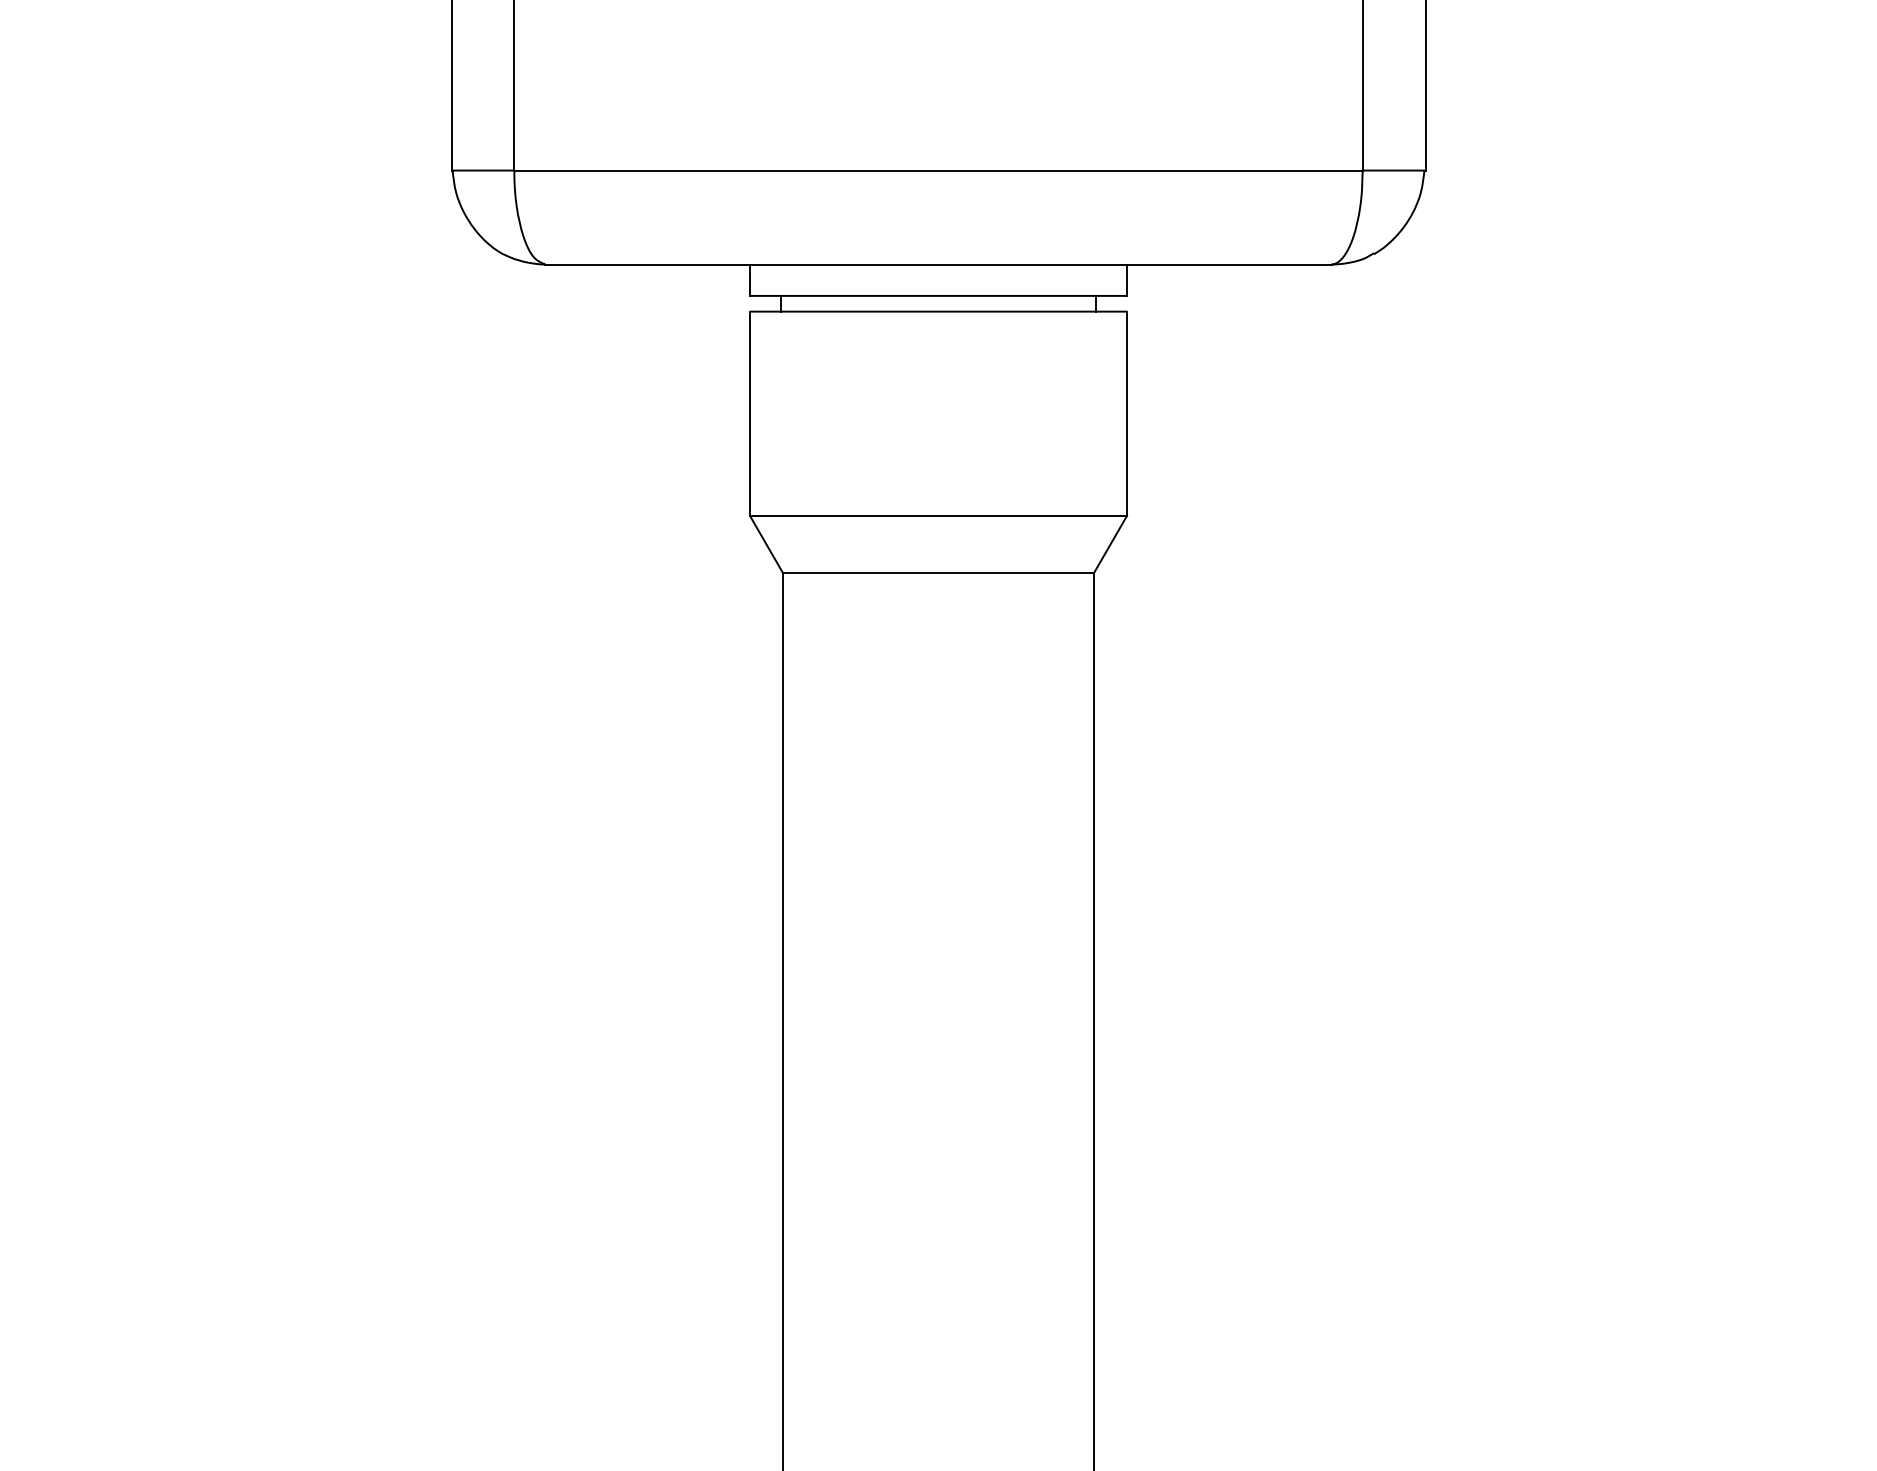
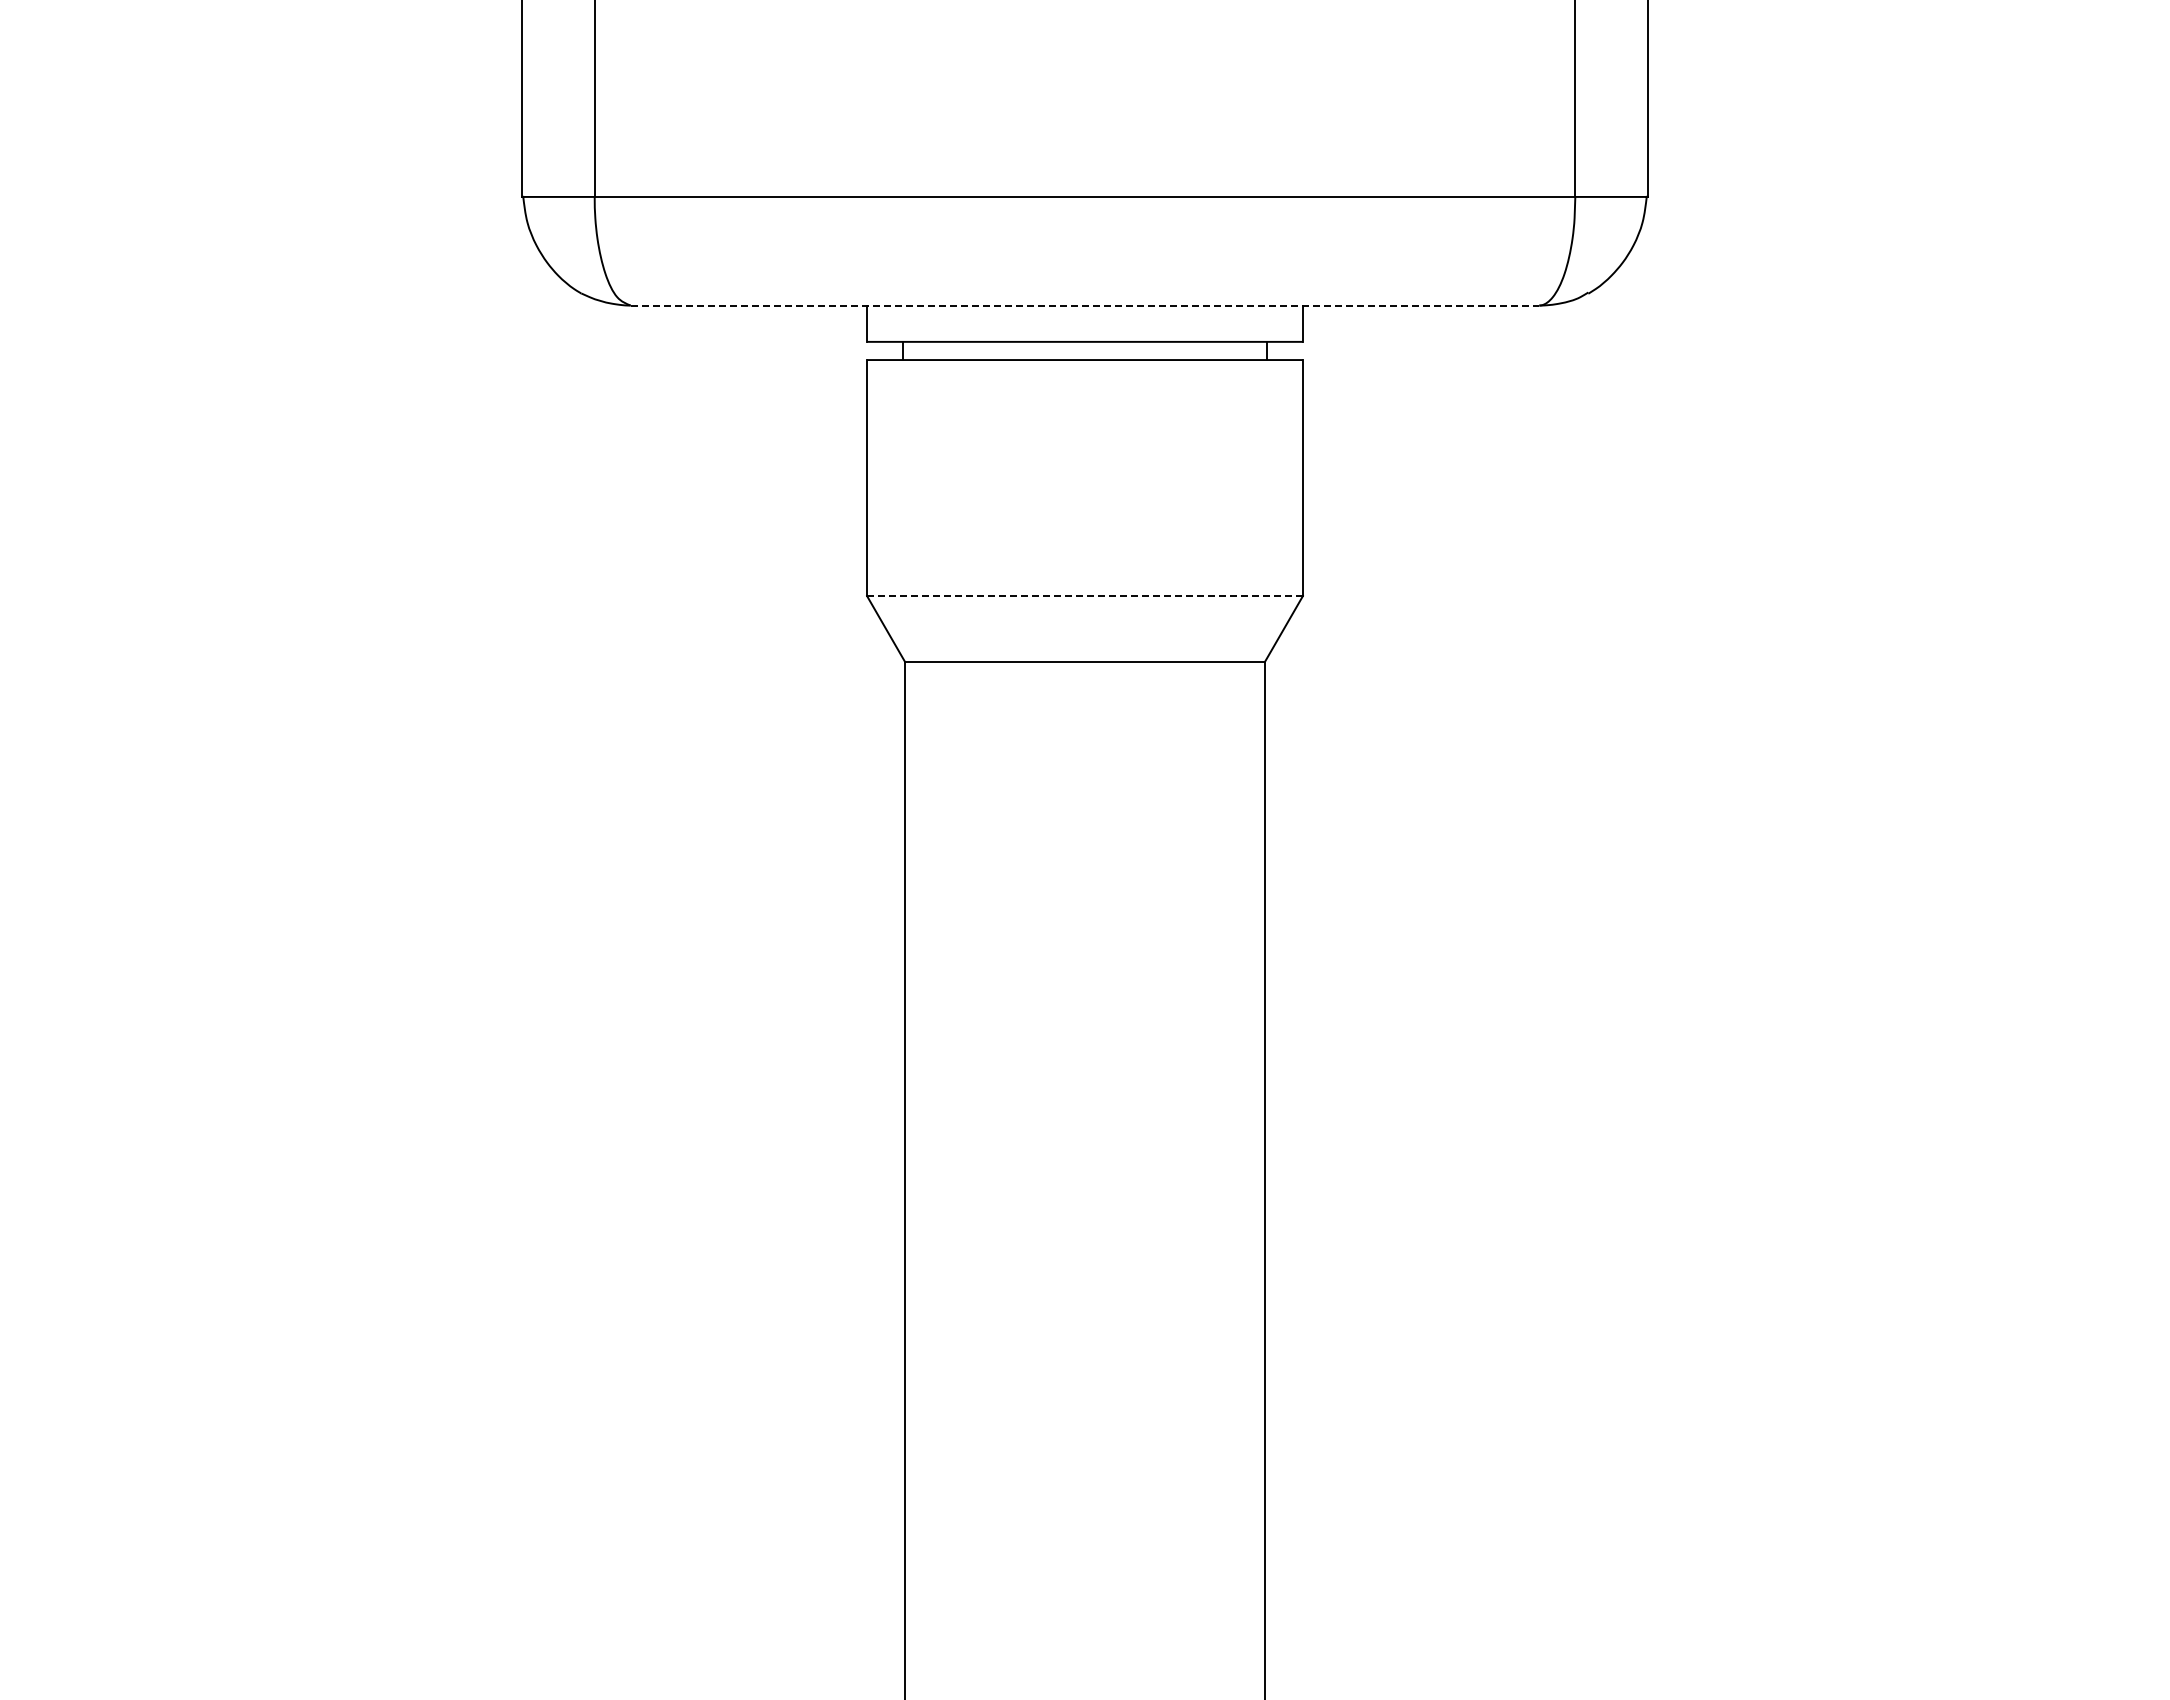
line: (938, 264) -> (1085, 305), solid -> dashed
line: (938, 516) -> (1085, 596), solid -> dashed

